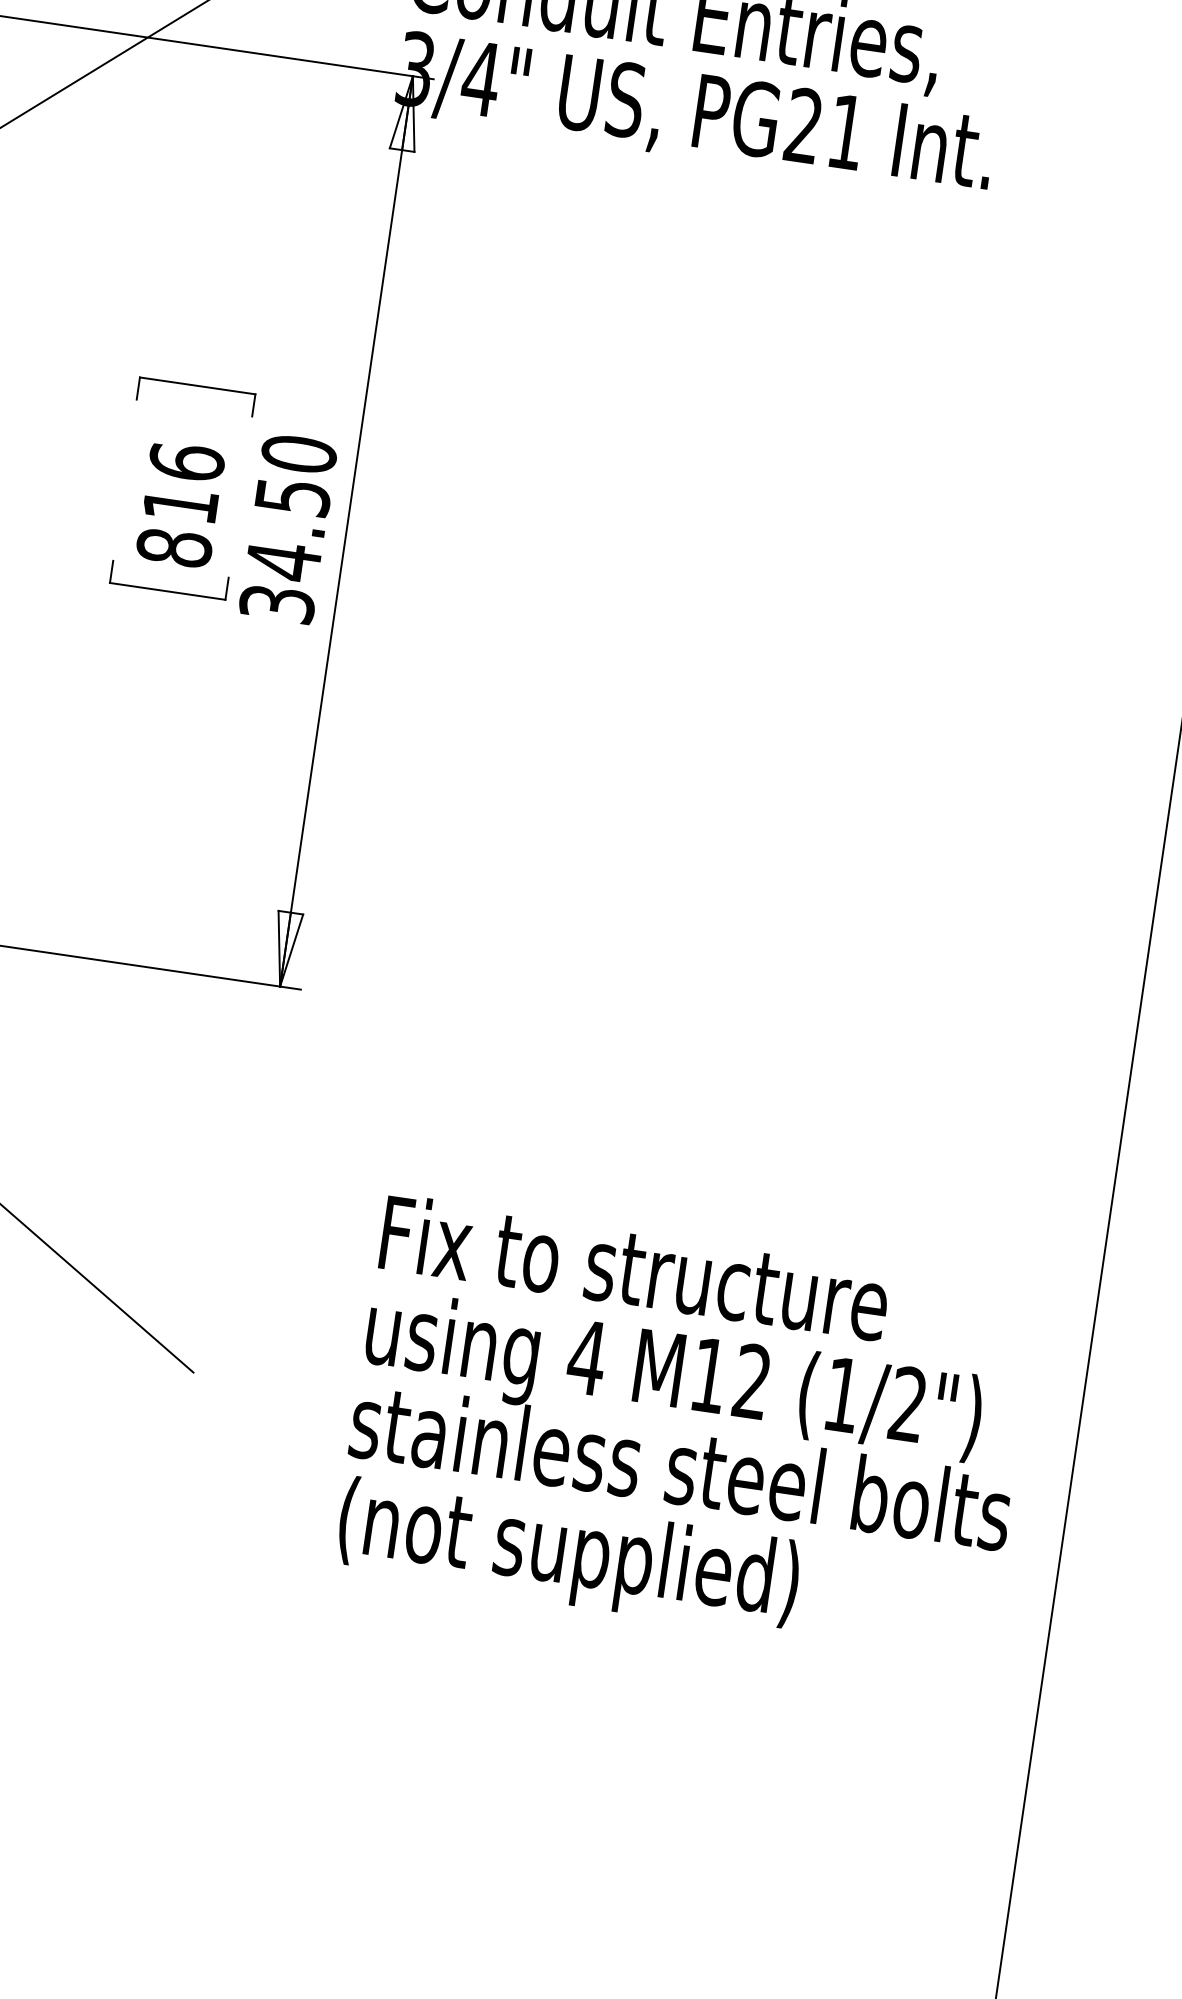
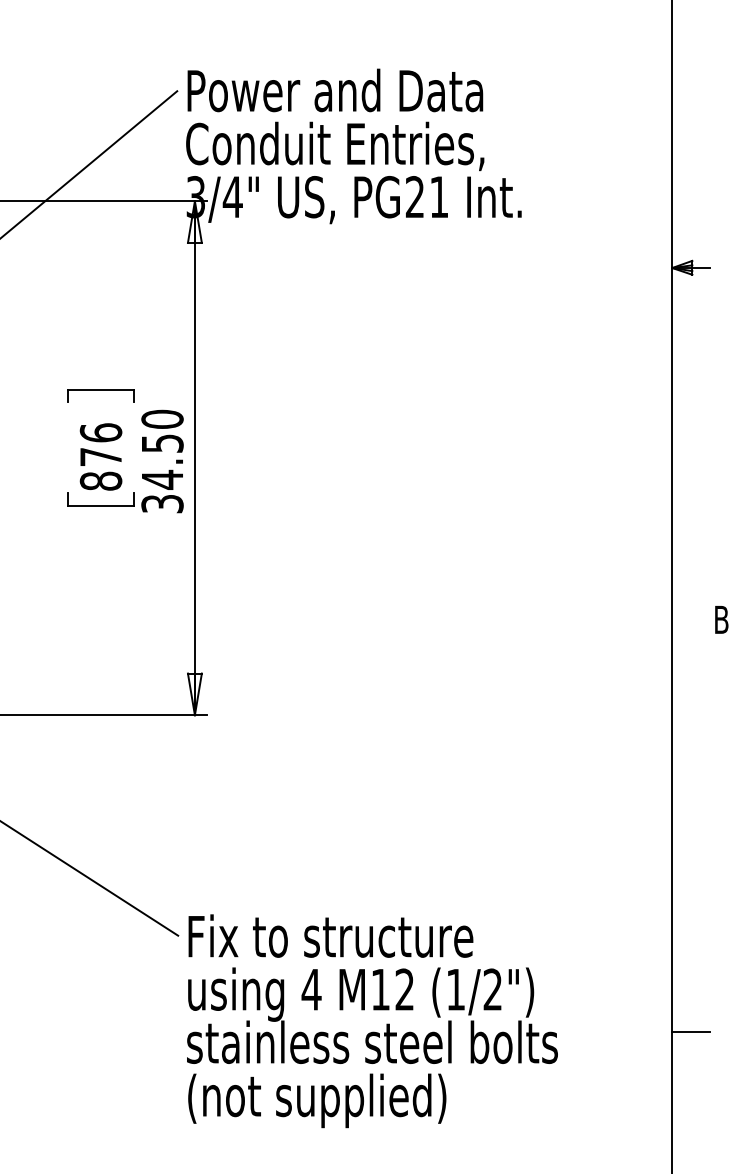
text: (179, 503) -> (100, 456), 816 -> 876
text: (686, 1429) -> (372, 1021), moved
line: (1076, 1674) -> (690, 1031), added

